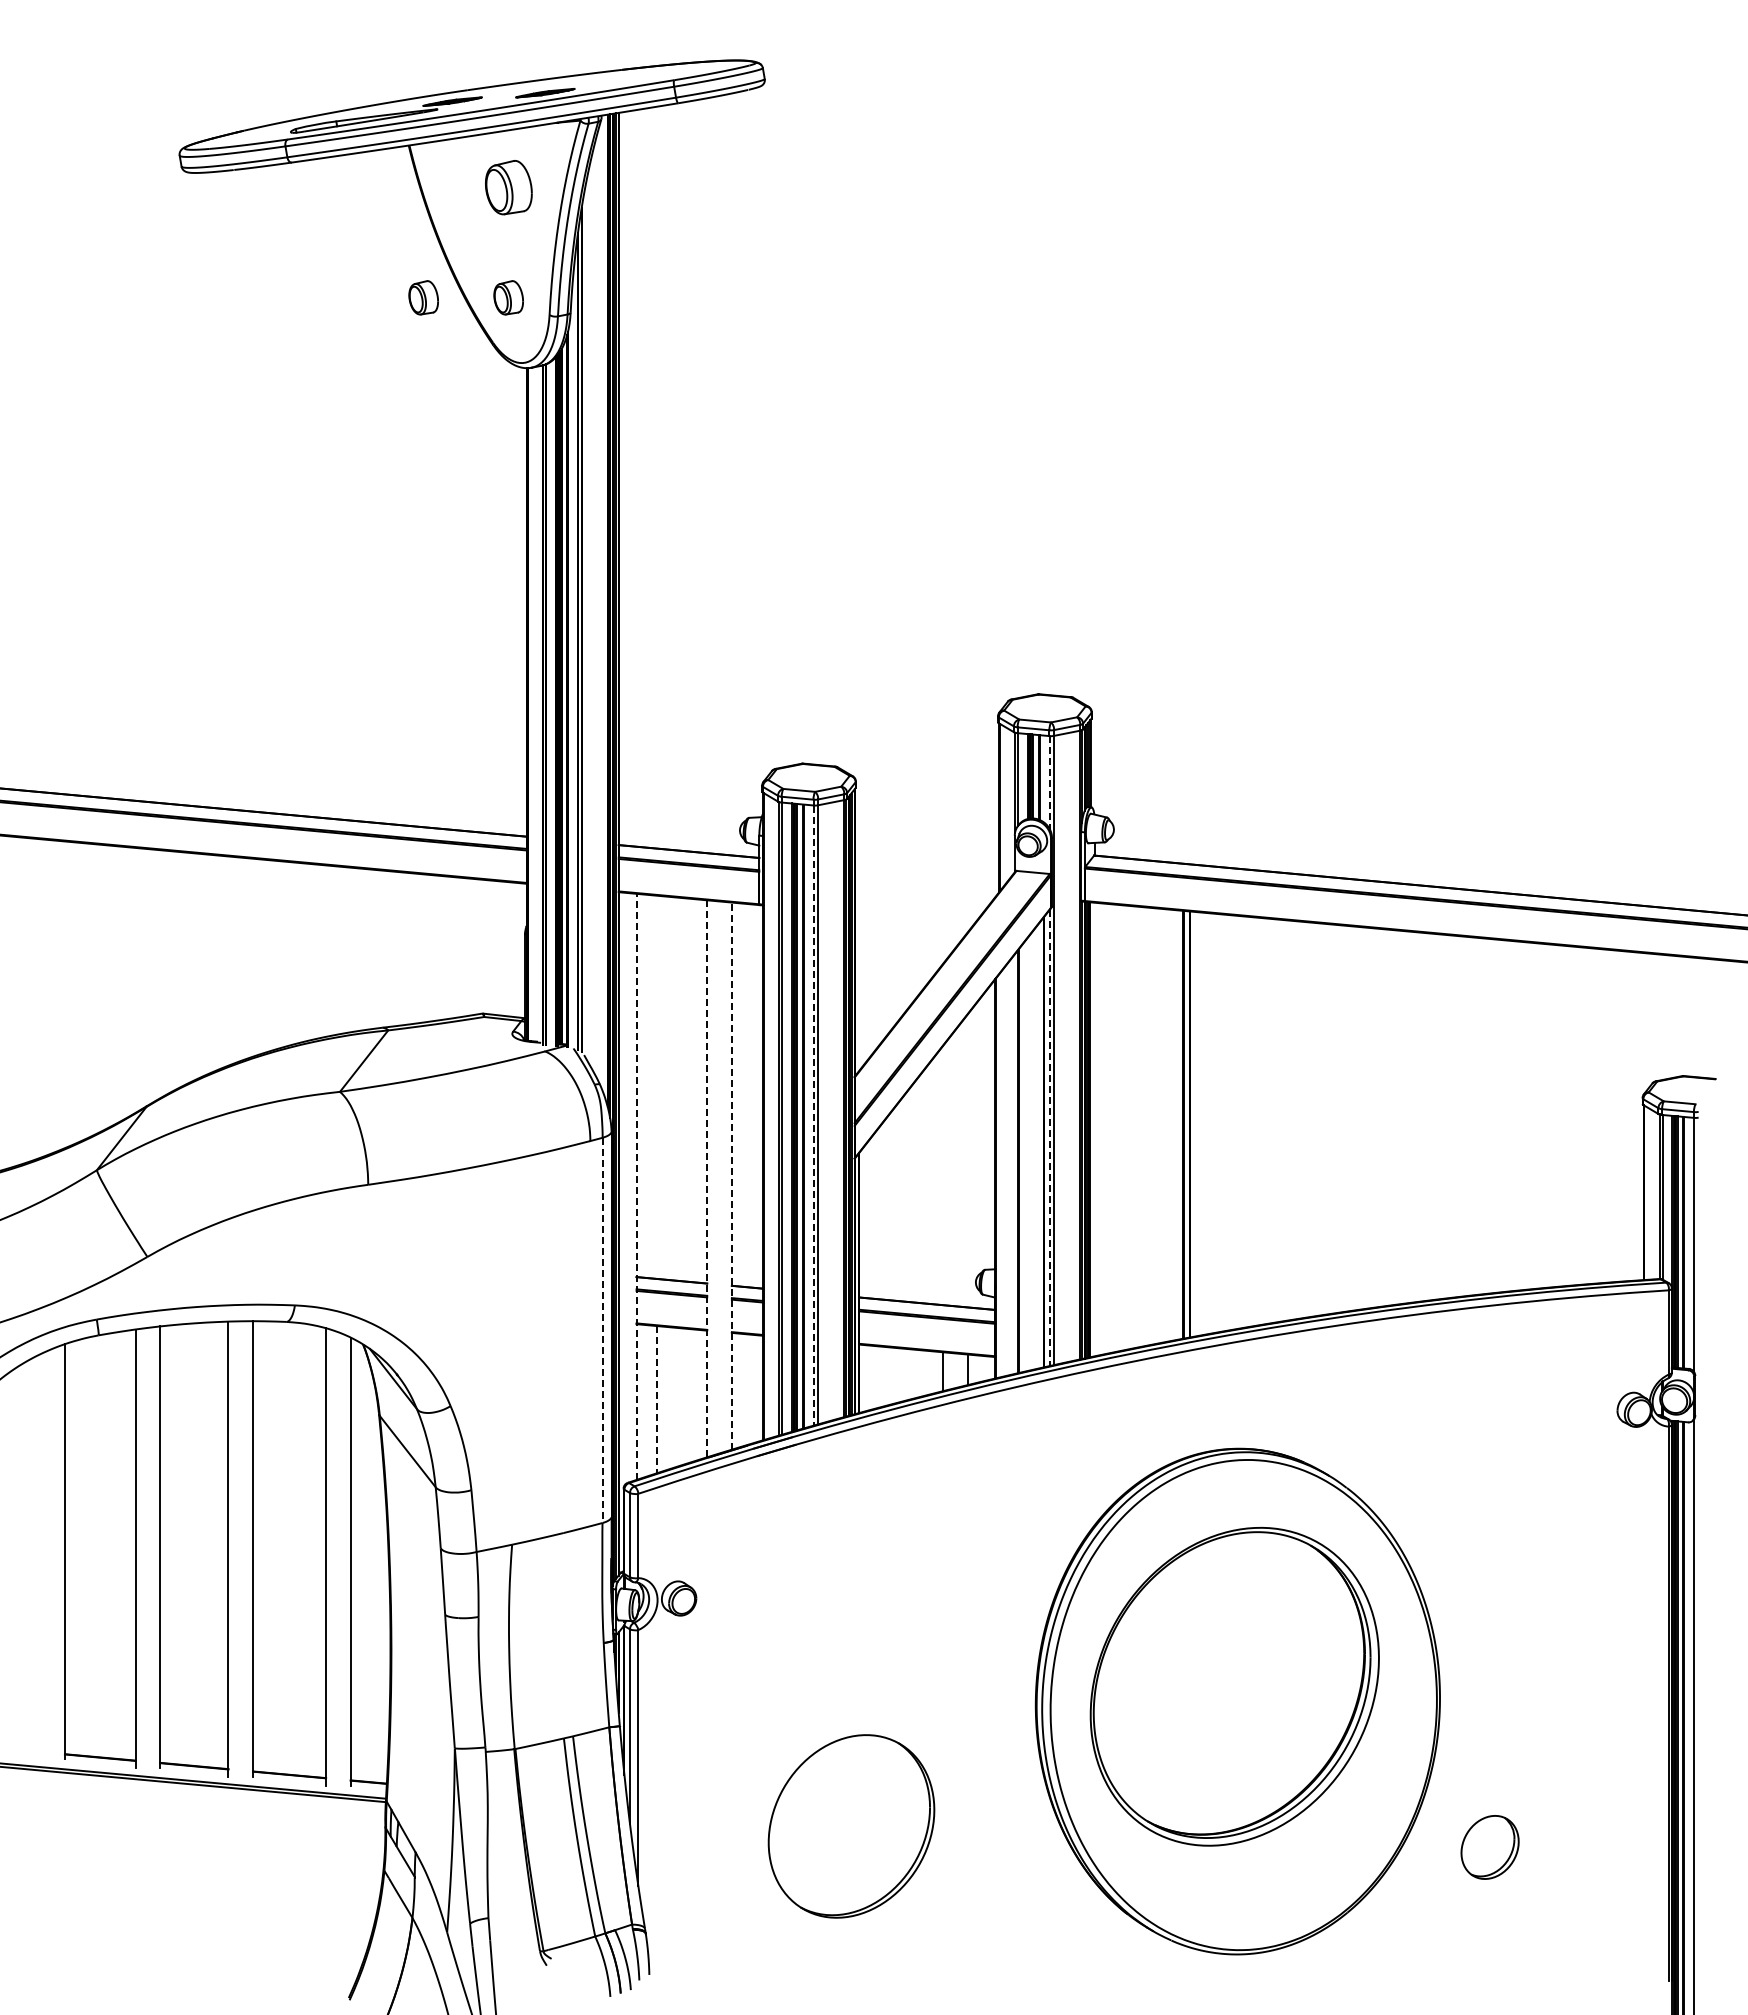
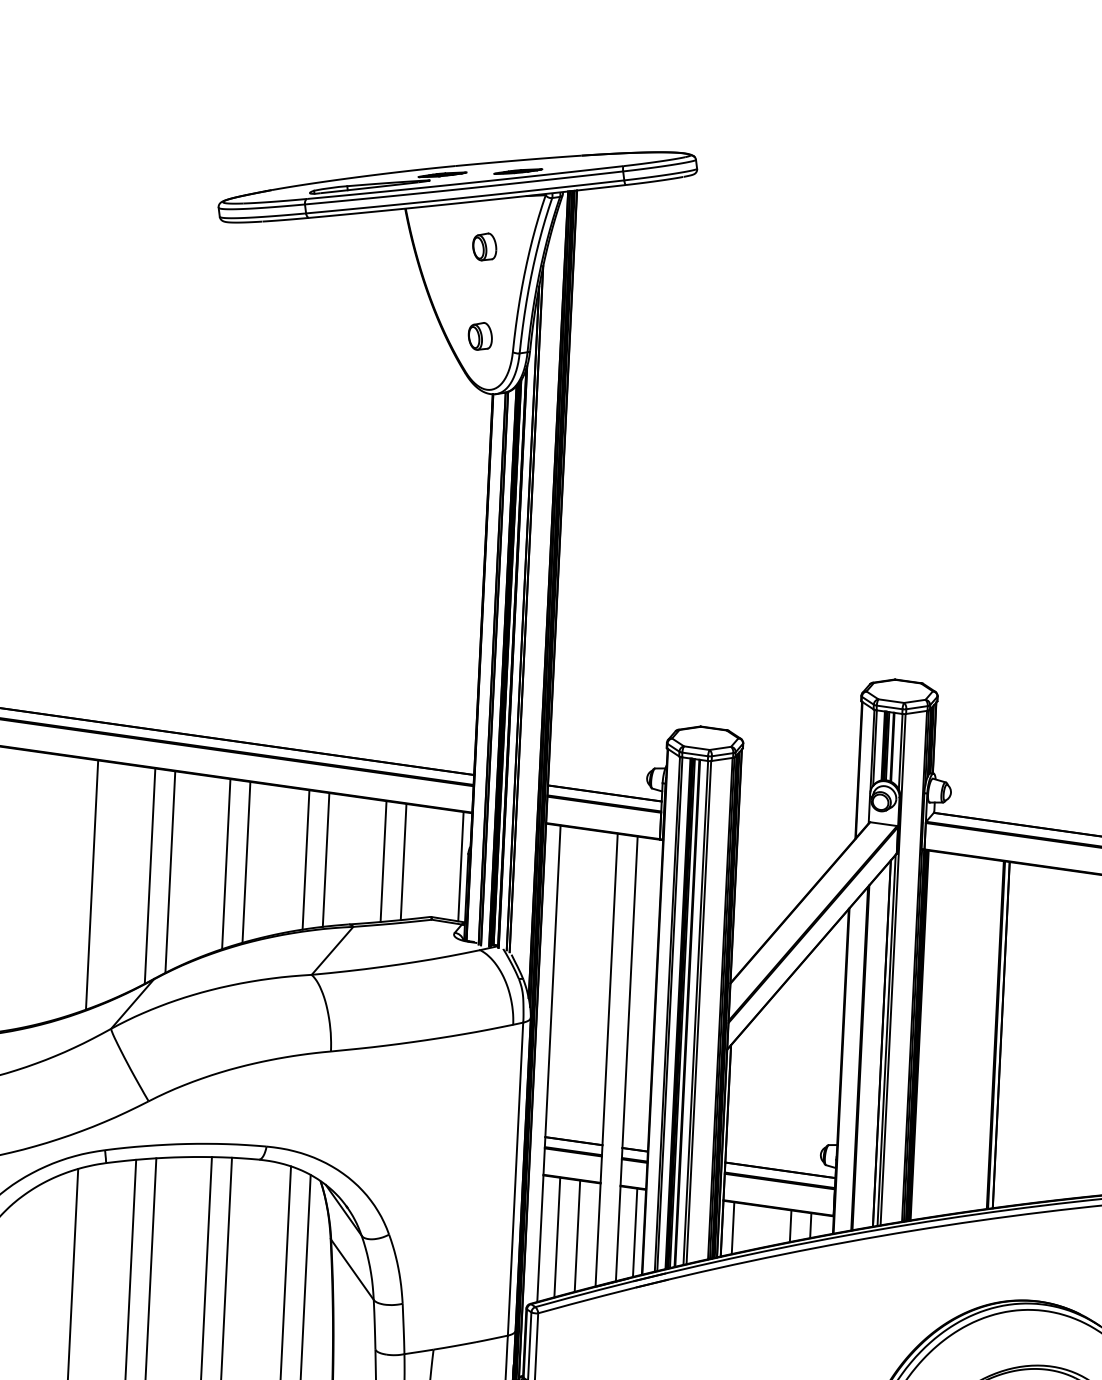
part: (508, 187) -> (484, 246), size x0.62
part: (423, 297) -> (411, 332), removed
line: (1049, 783) -> (900, 752), dashed -> solid
line: (446, 947) -> (403, 861), added
line: (421, 948) -> (383, 861), added
line: (350, 949) -> (325, 859), added
line: (516, 949) -> (460, 866), added
line: (326, 950) -> (306, 859), added
line: (253, 957) -> (246, 862), added
line: (228, 960) -> (226, 863), added
line: (160, 974) -> (170, 872), added
line: (135, 979) -> (150, 875), added
line: (64, 994) -> (91, 884), added
line: (813, 1116) -> (695, 1013), dashed -> solid
line: (1049, 1138) -> (886, 1040), dashed -> solid
line: (731, 1176) -> (626, 1059), dashed -> solid
line: (707, 1178) -> (606, 1059), dashed -> solid
line: (636, 1186) -> (548, 1063), dashed -> solid
line: (602, 1330) -> (515, 1179), dashed -> solid
line: (872, 1377) -> (733, 1228), added
line: (752, 1388) -> (635, 1232), added
line: (681, 1396) -> (577, 1235), added
line: (657, 1399) -> (557, 1237), dashed -> solid

